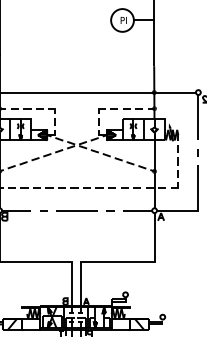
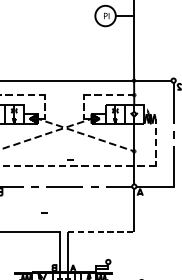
line: (83, 180) -> (70, 159), added
line: (54, 240) -> (44, 213), added
line: (117, 261) -> (101, 232), solid -> dashed

